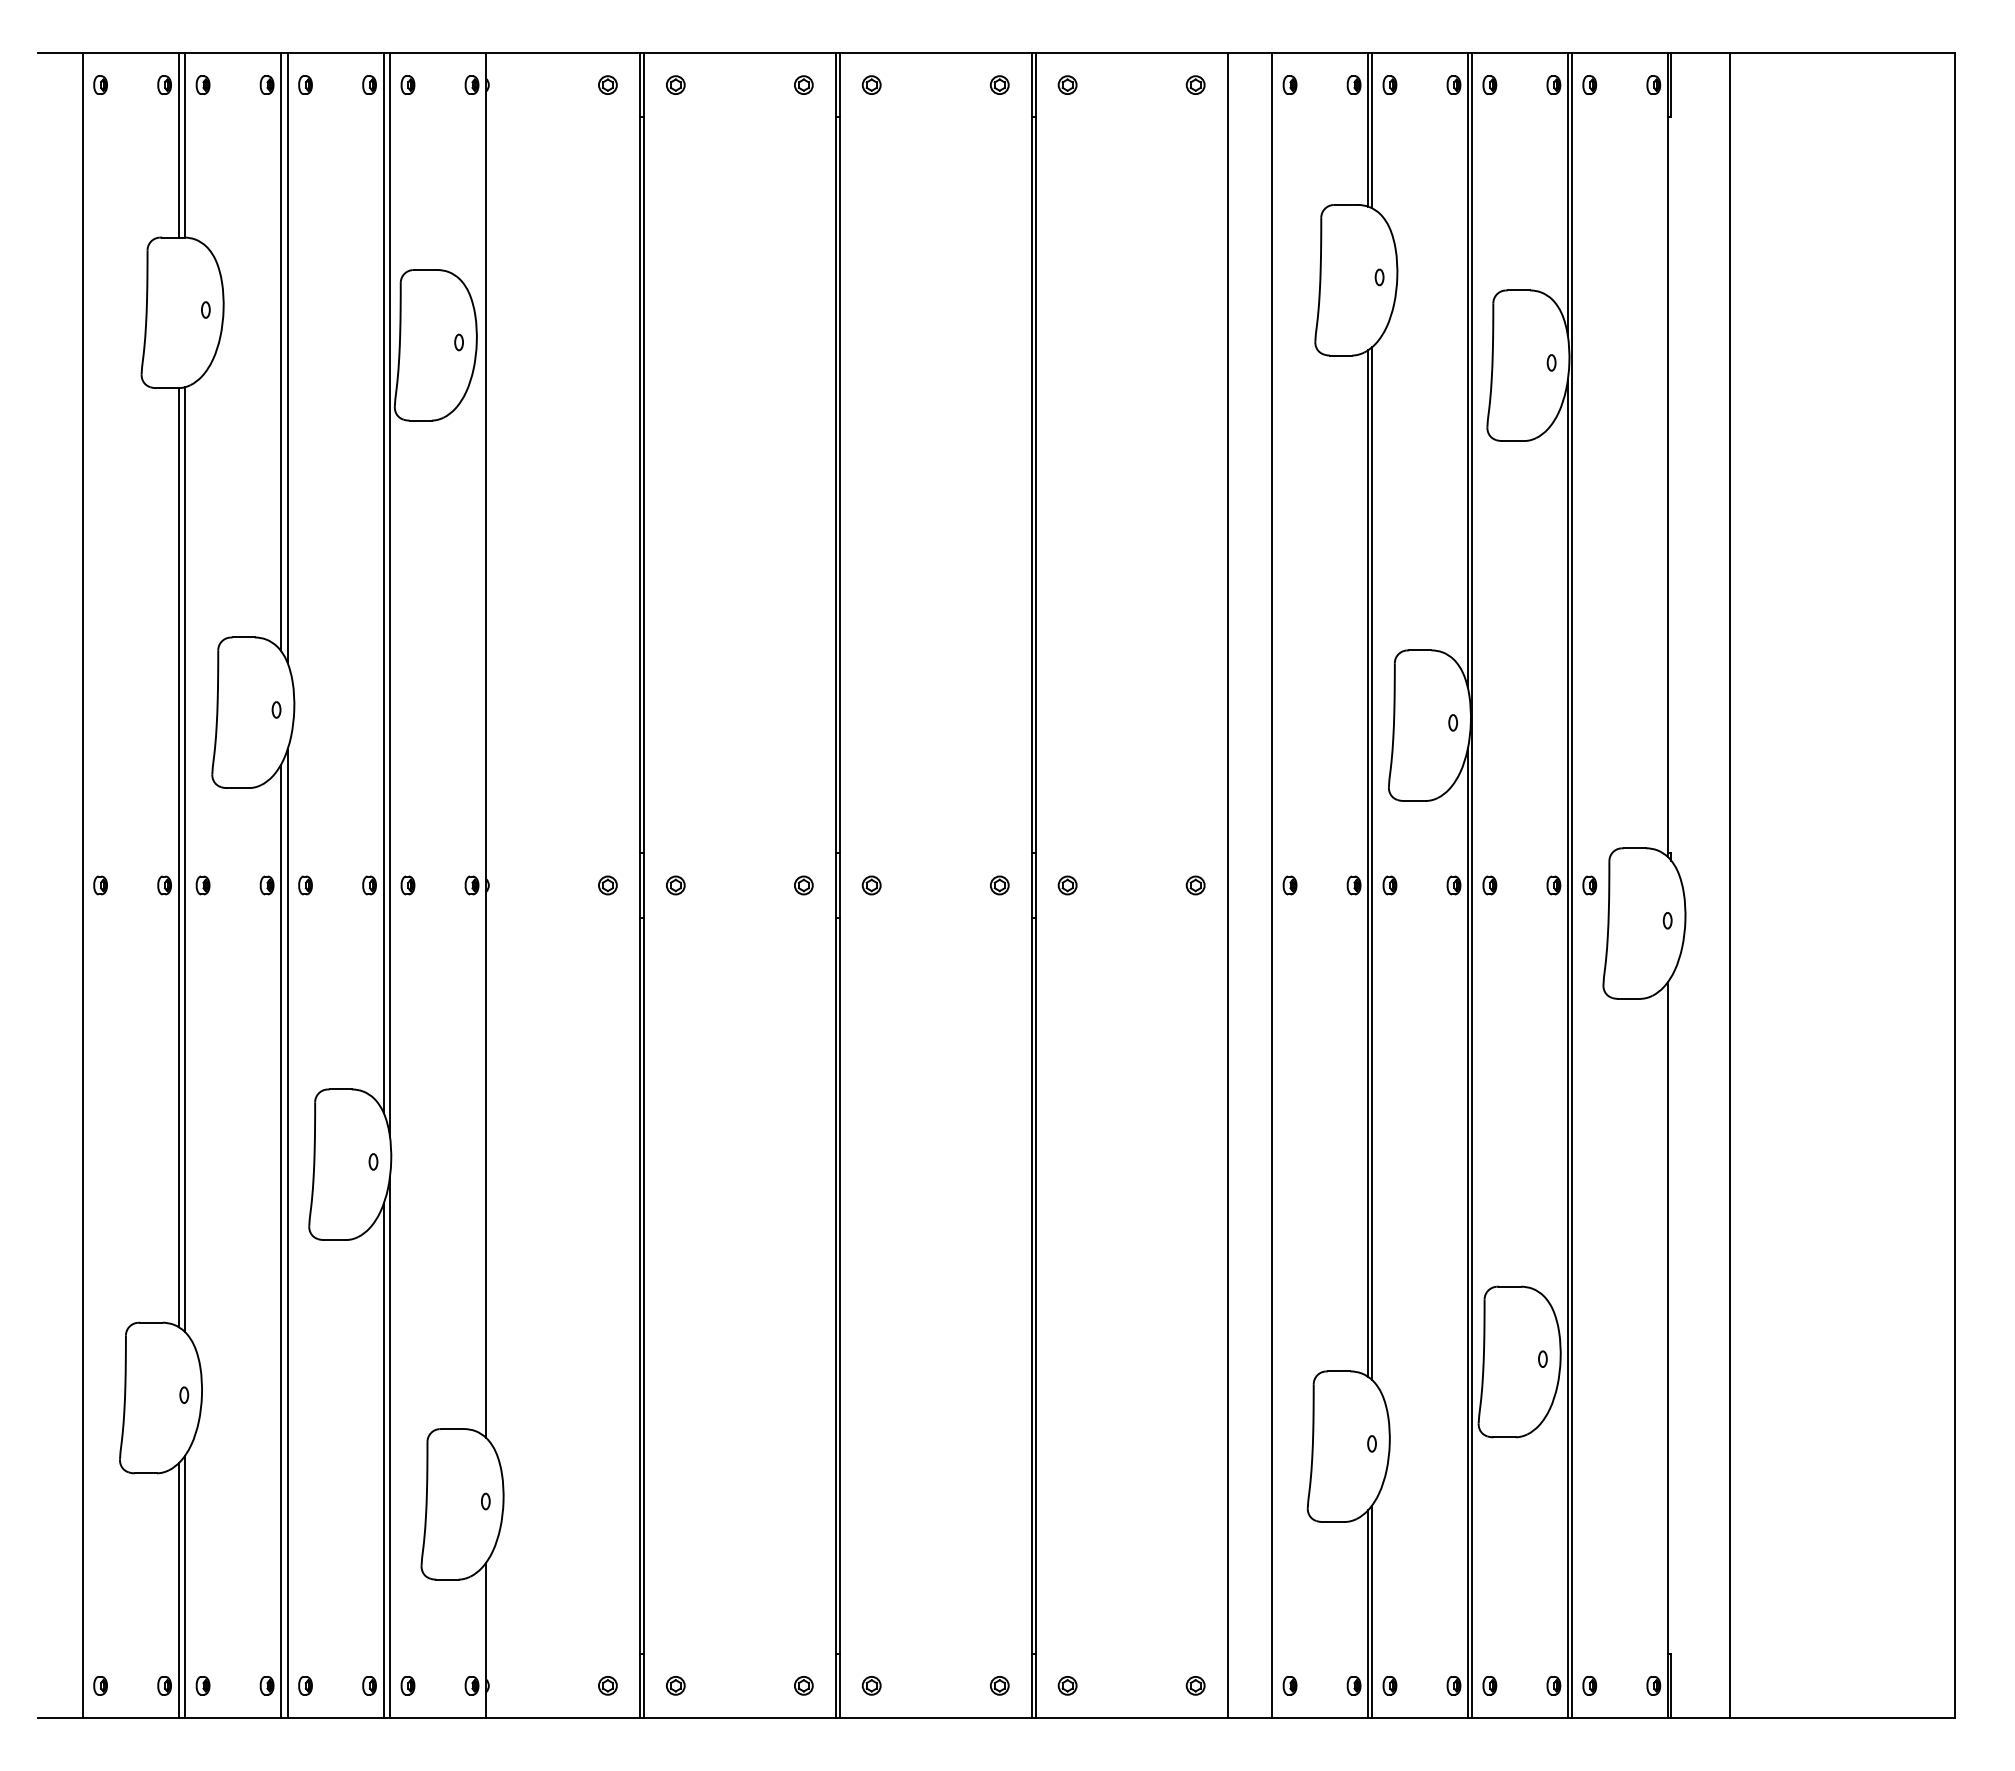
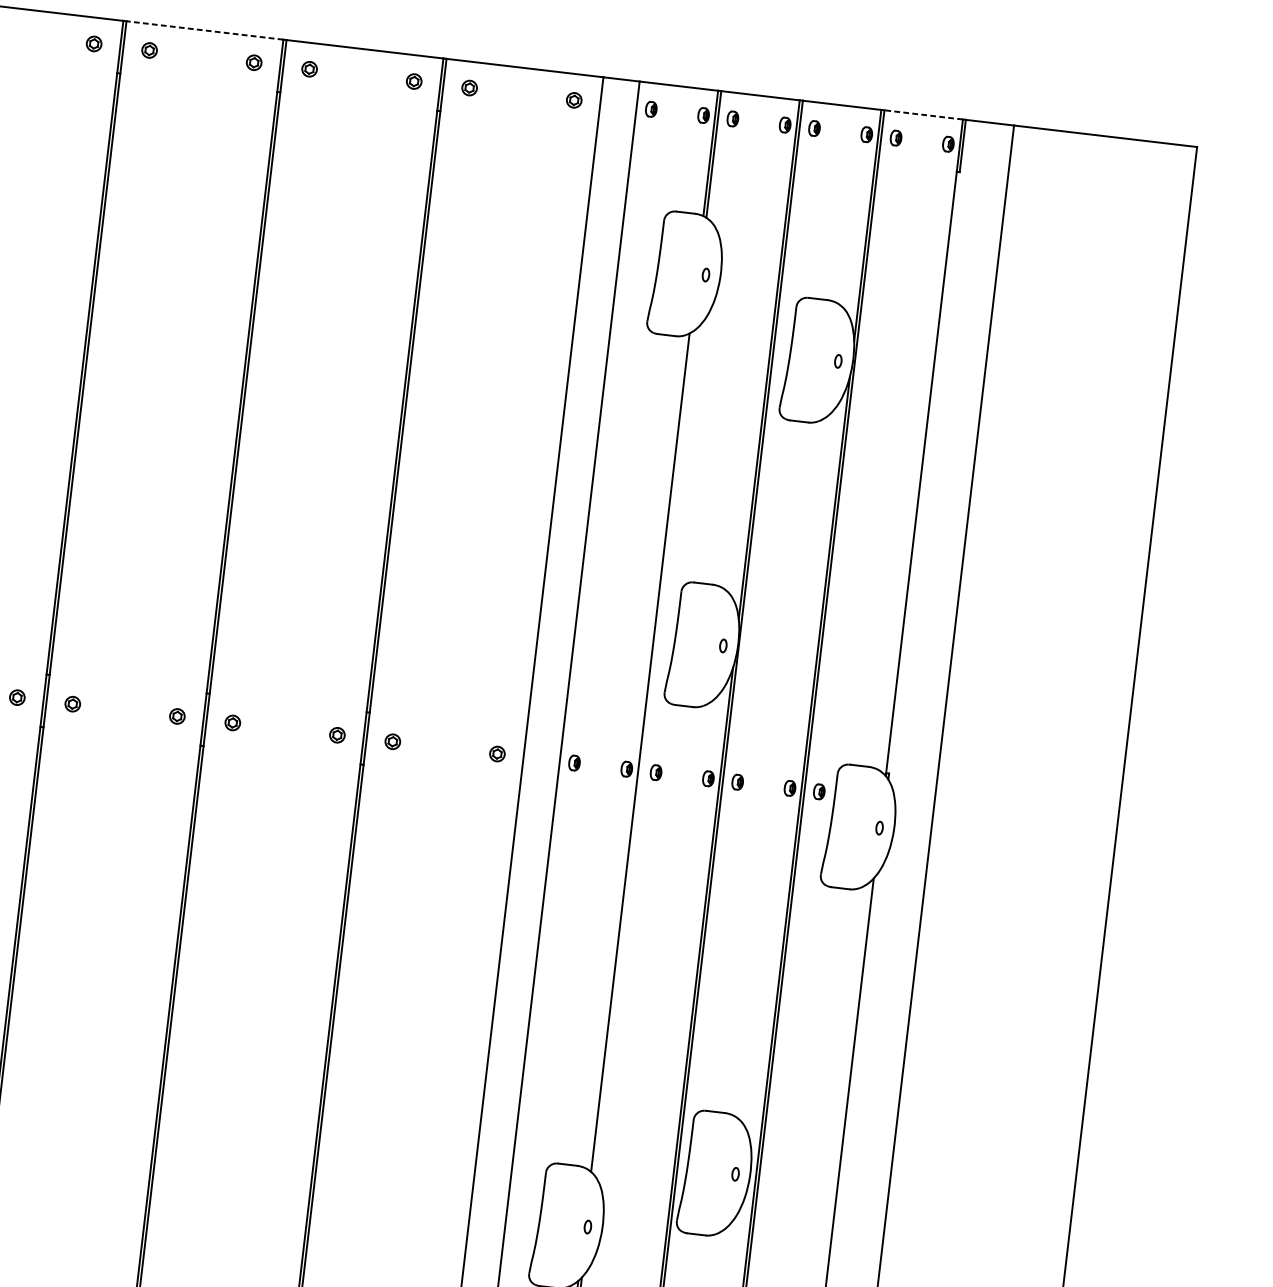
line: (739, 53) -> (204, 30), solid -> dashed
line: (1619, 53) -> (923, 115), solid -> dashed
line: (1371, 863) -> (643, 752), removed

